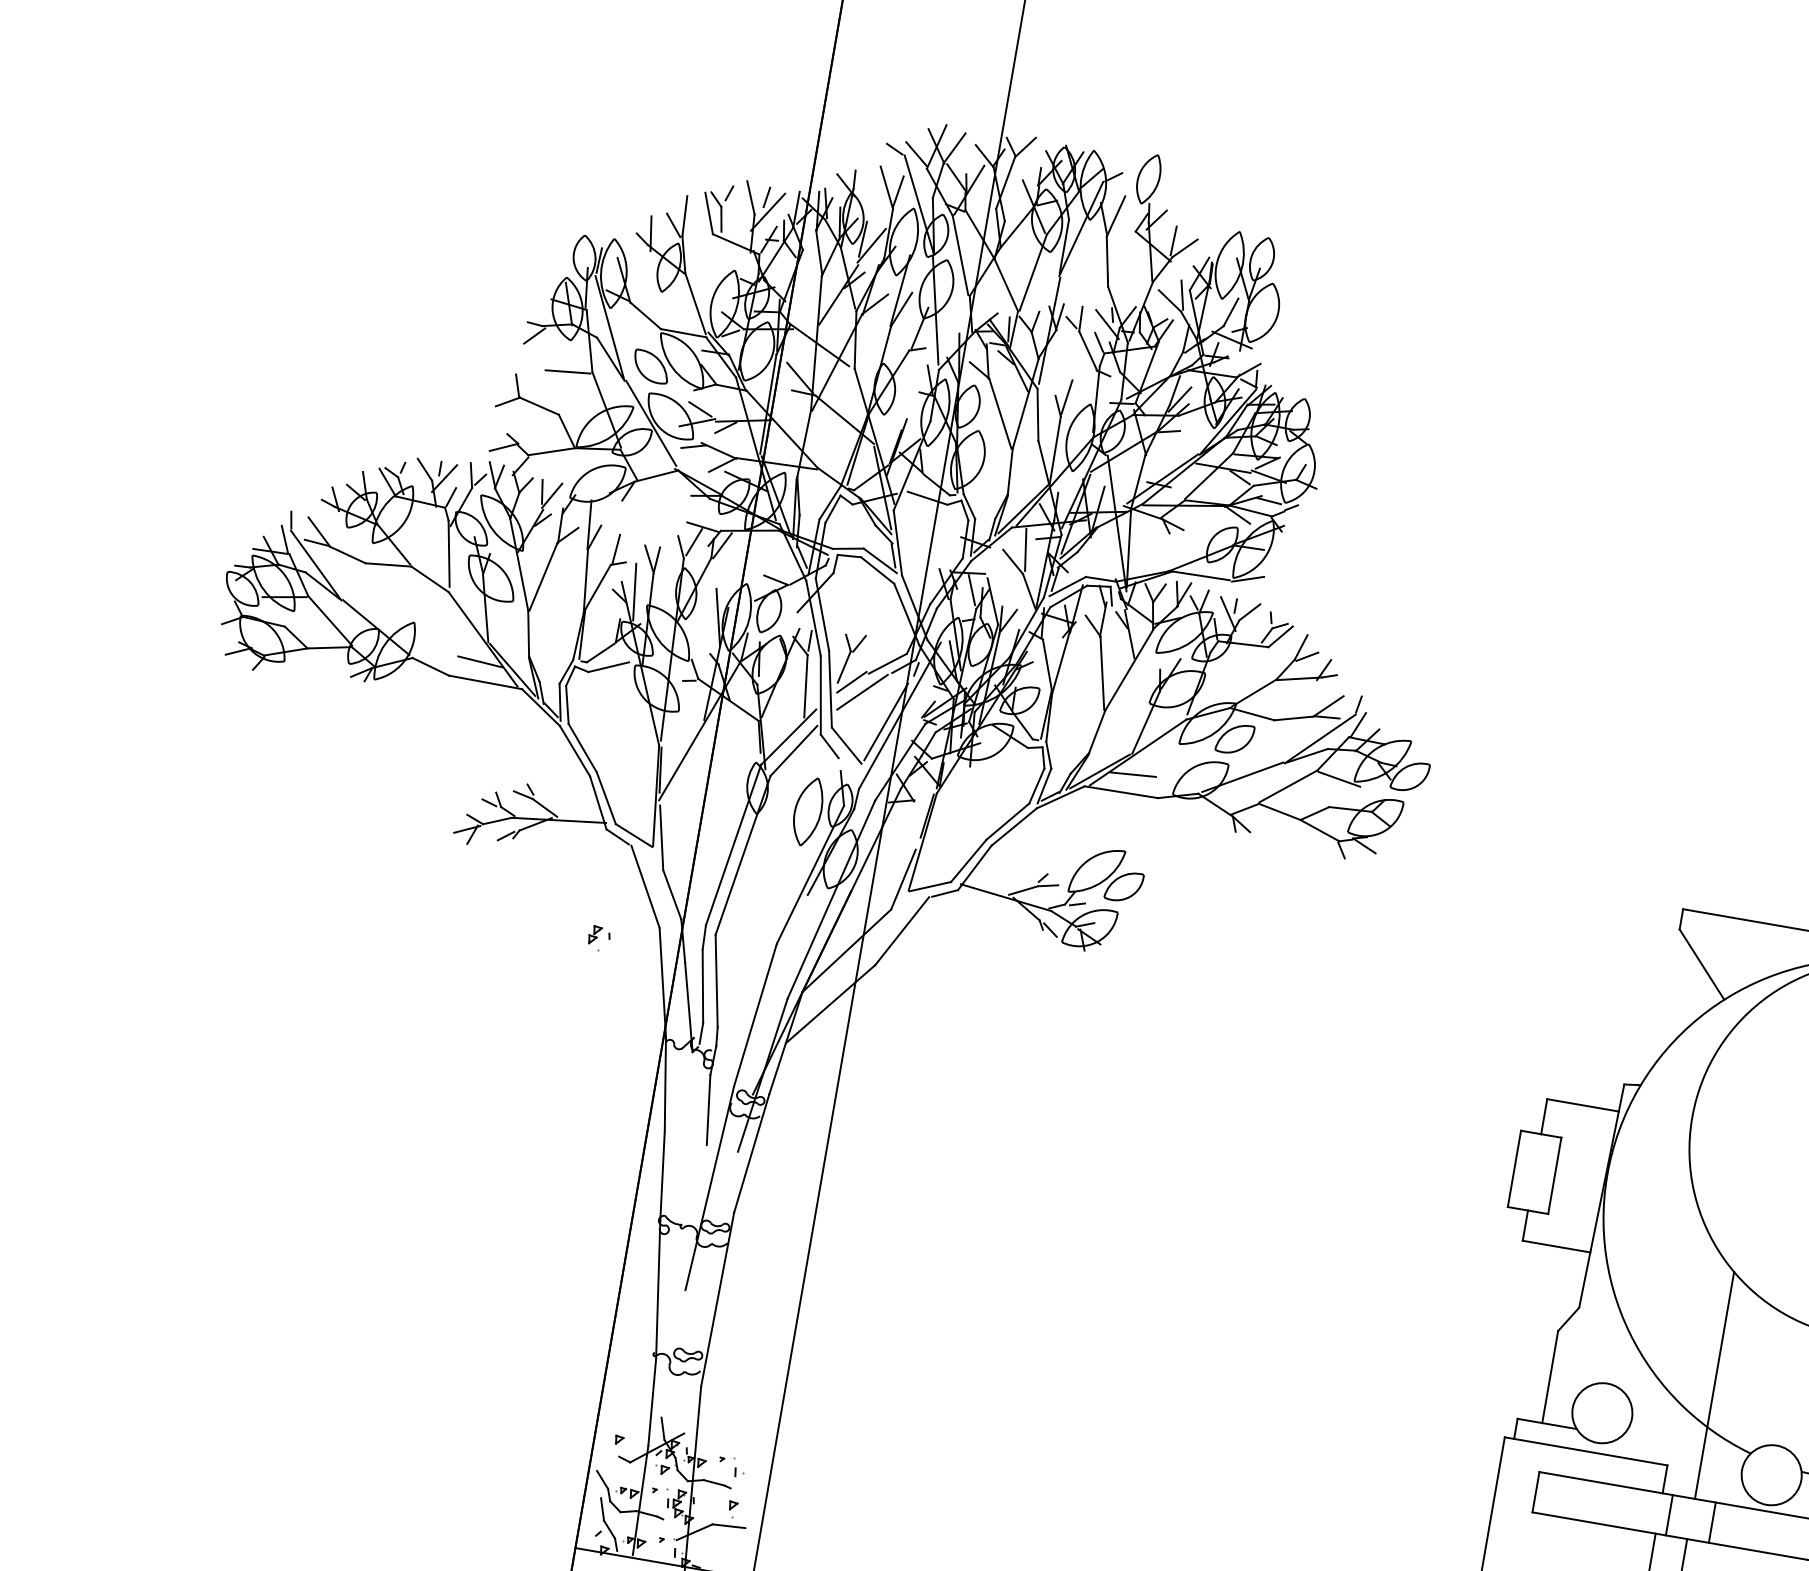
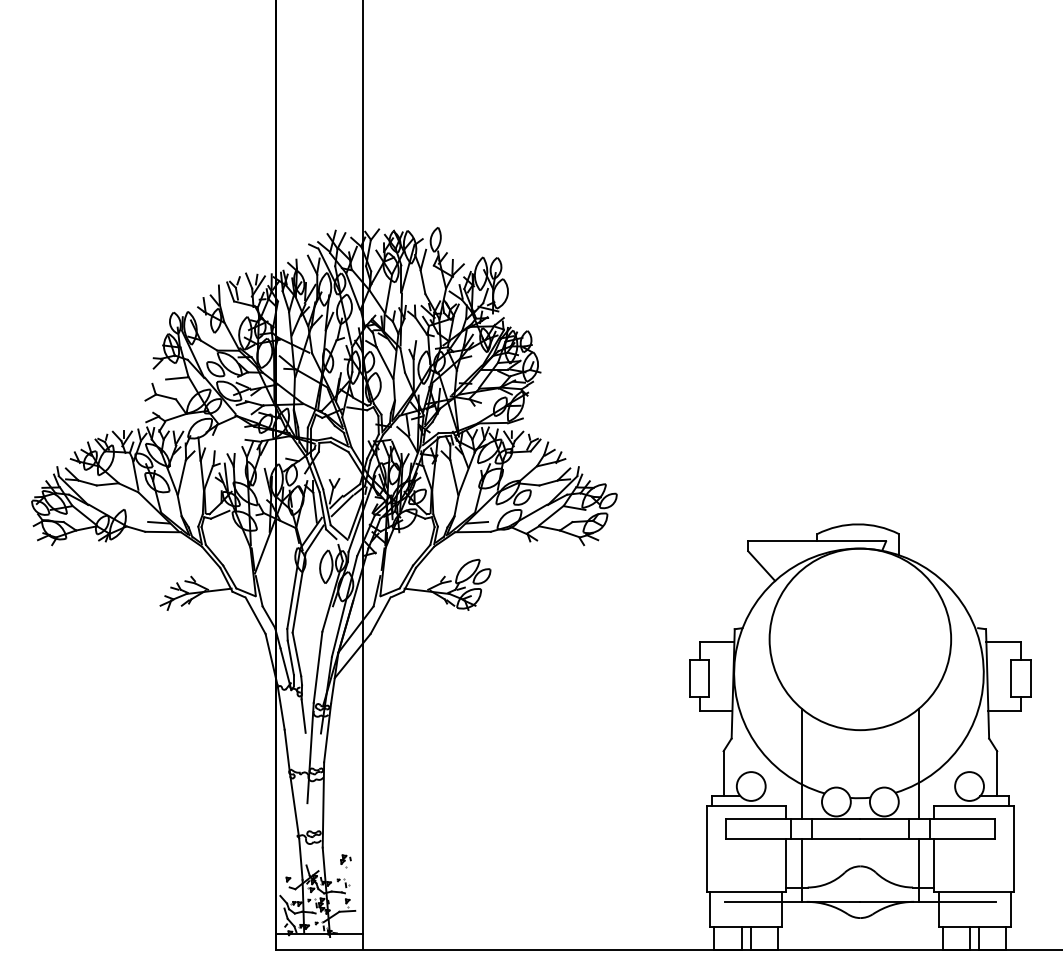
part: (598, 939) -> (345, 861), moved

